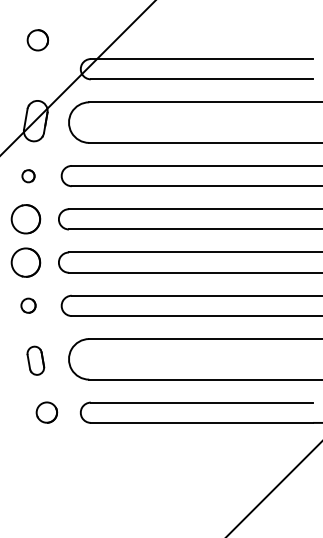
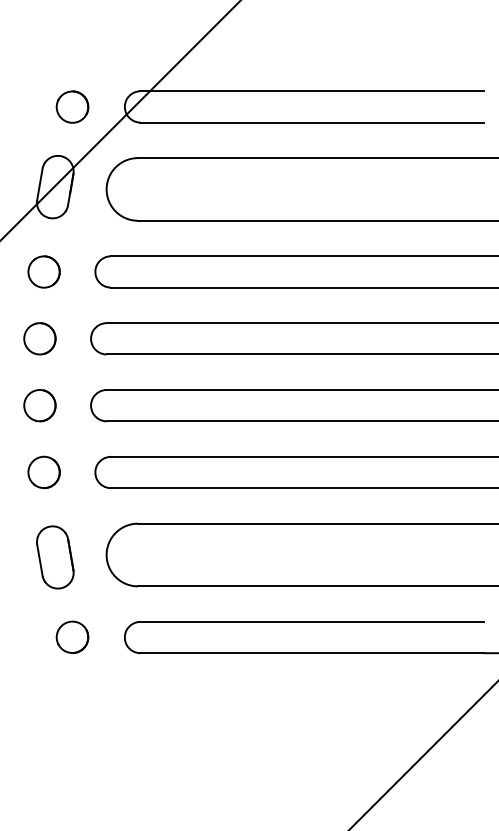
part: (37, 40) -> (71, 107), moved
part: (28, 176) -> (44, 272), size x1.67
part: (25, 219) -> (39, 339), size x0.71
part: (25, 262) -> (39, 405), size x0.71
part: (28, 305) -> (44, 471), size x1.43
part: (35, 360) -> (54, 556), size x1.43

